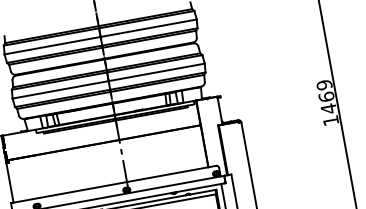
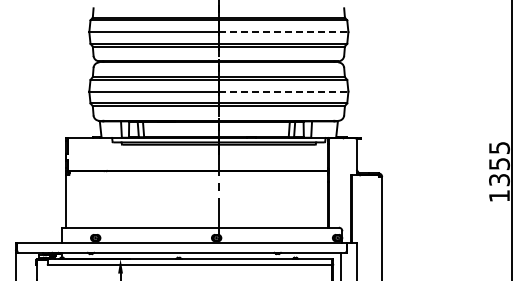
line: (148, 28) -> (283, 32), solid -> dashed
line: (156, 72) -> (283, 91), solid -> dashed
text: (326, 96) -> (499, 163), 1469 -> 1355

